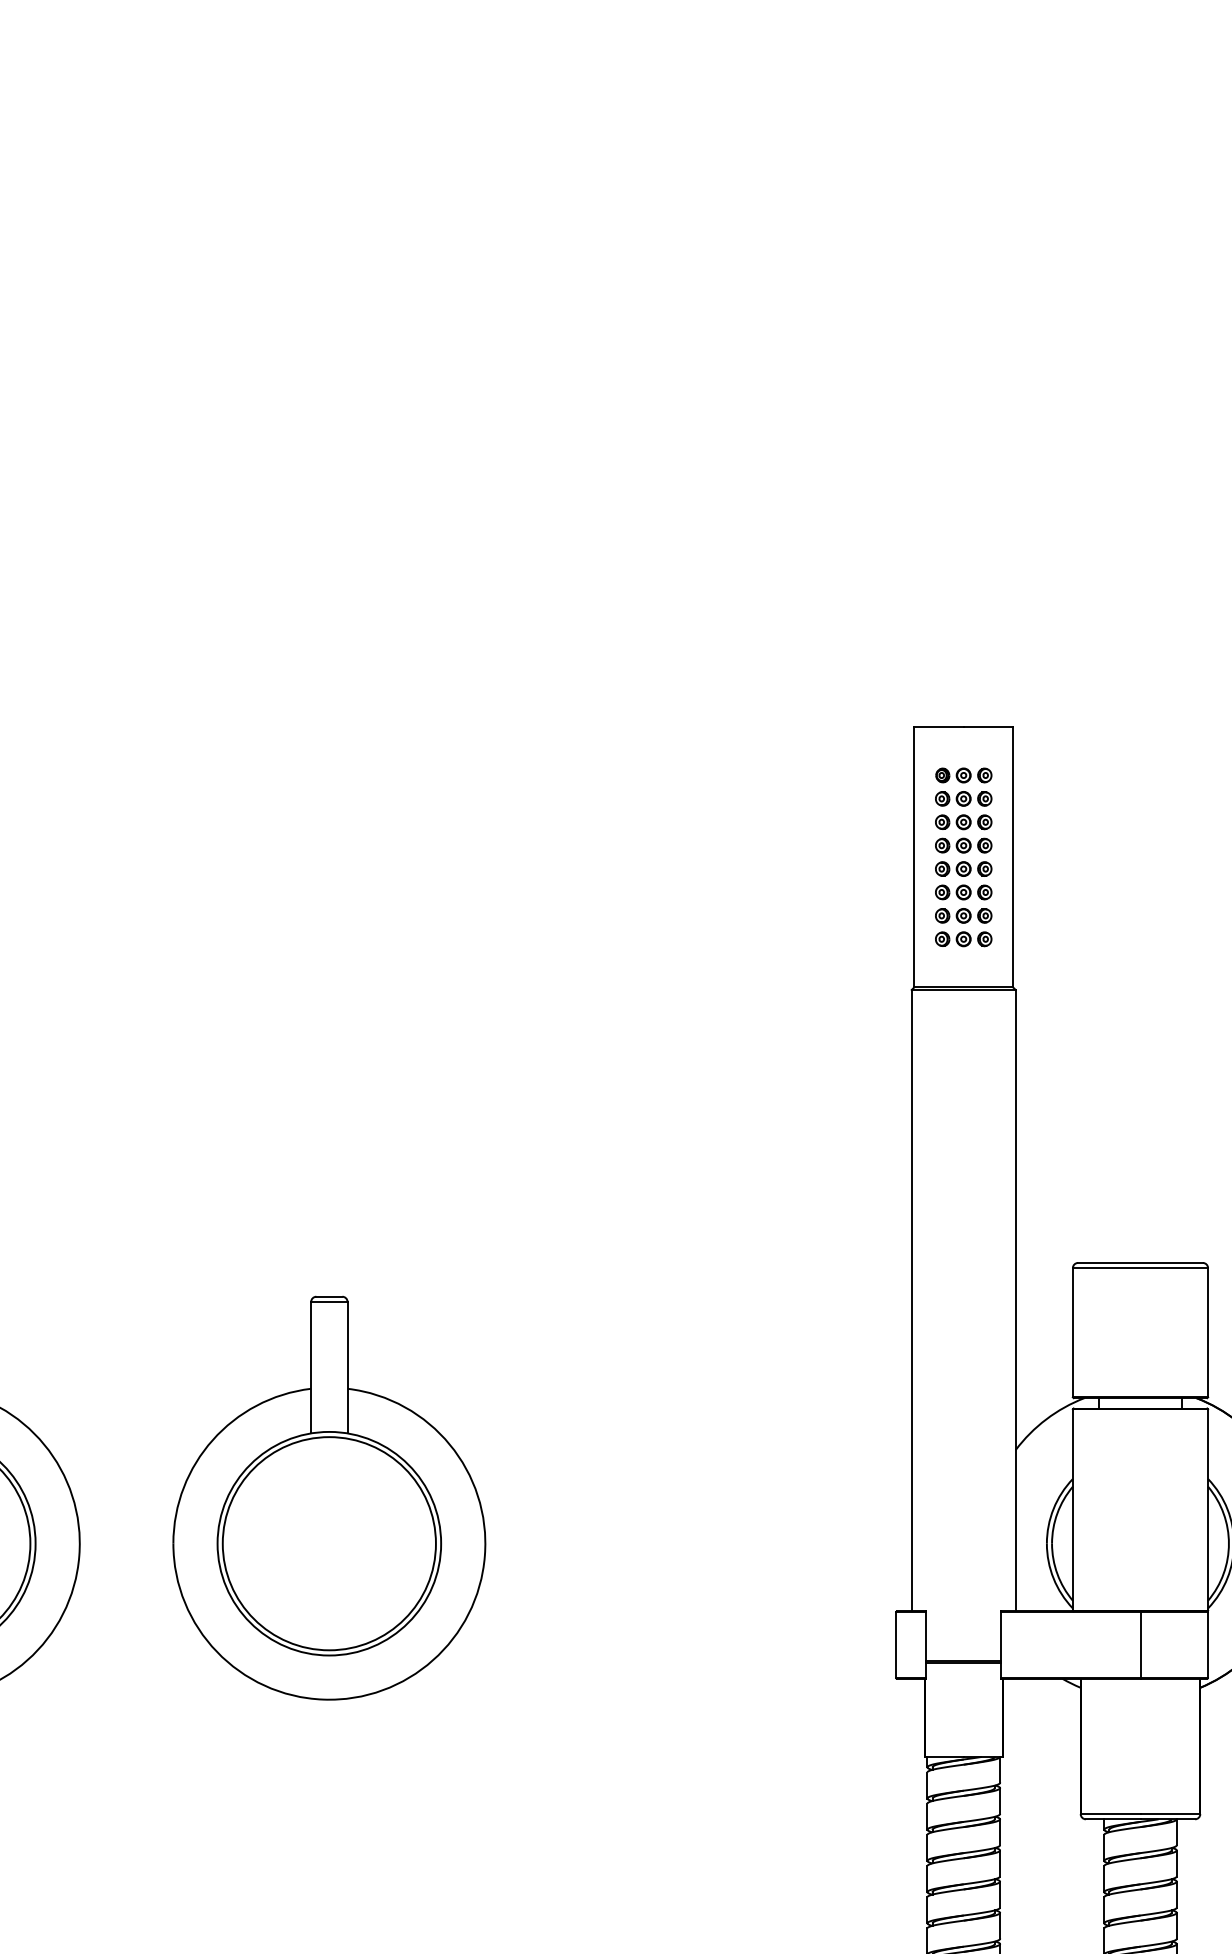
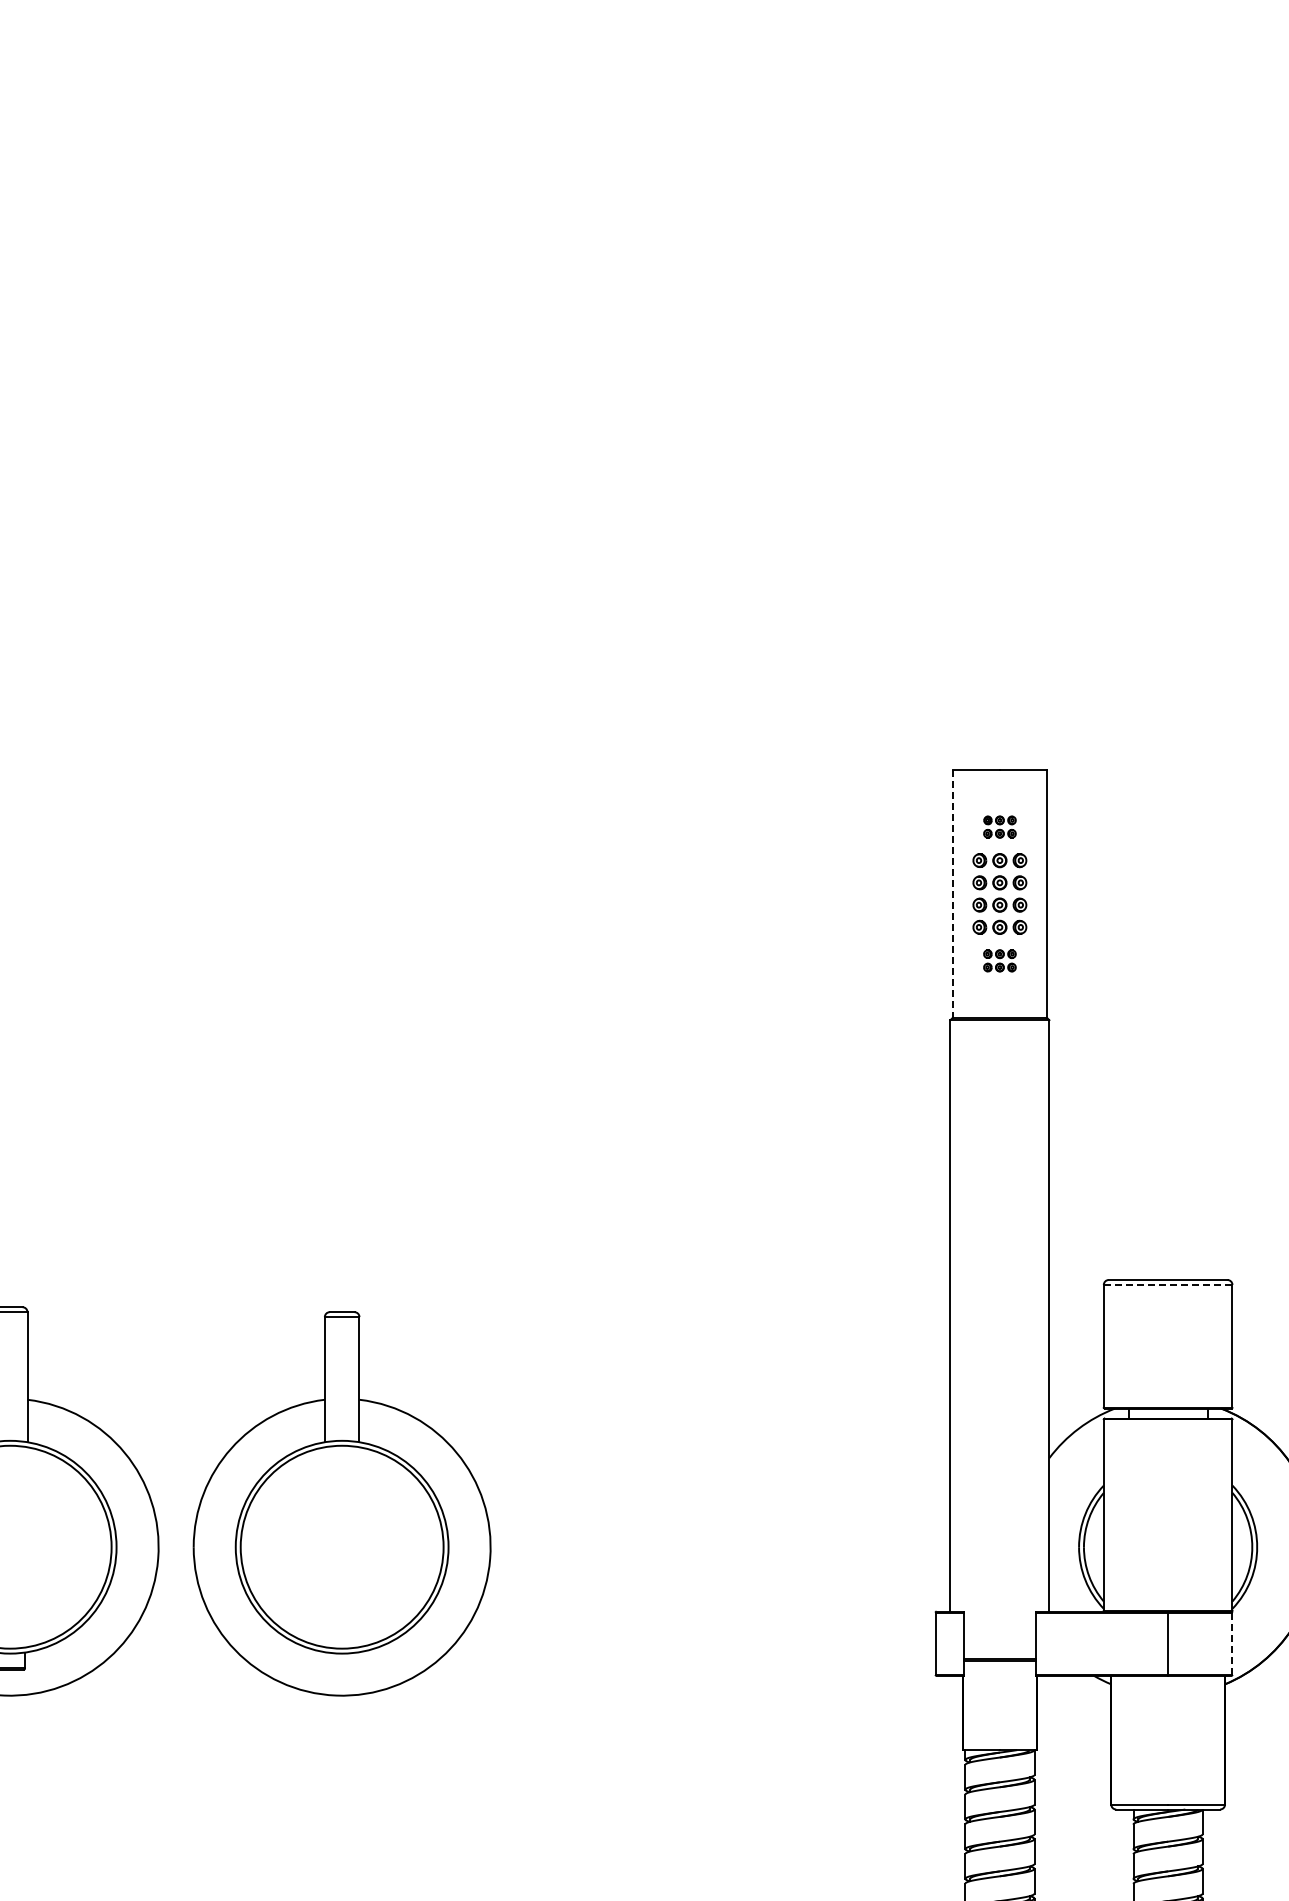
part: (963, 786) -> (999, 826), size x0.6
line: (913, 857) -> (952, 894), solid -> dashed
part: (963, 927) -> (999, 960), size x0.6
line: (1139, 1267) -> (1167, 1284), solid -> dashed
part: (328, 1497) -> (341, 1503), moved
line: (1208, 1644) -> (1232, 1643), solid -> dashed

